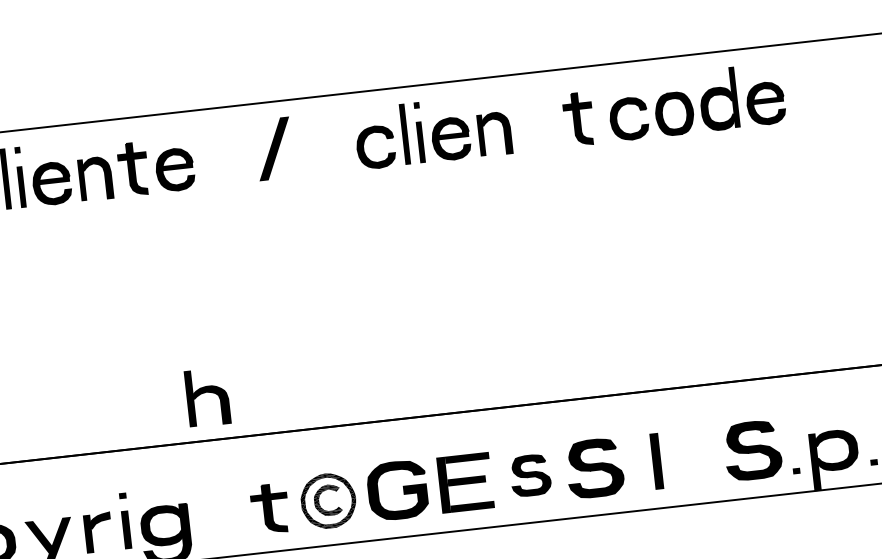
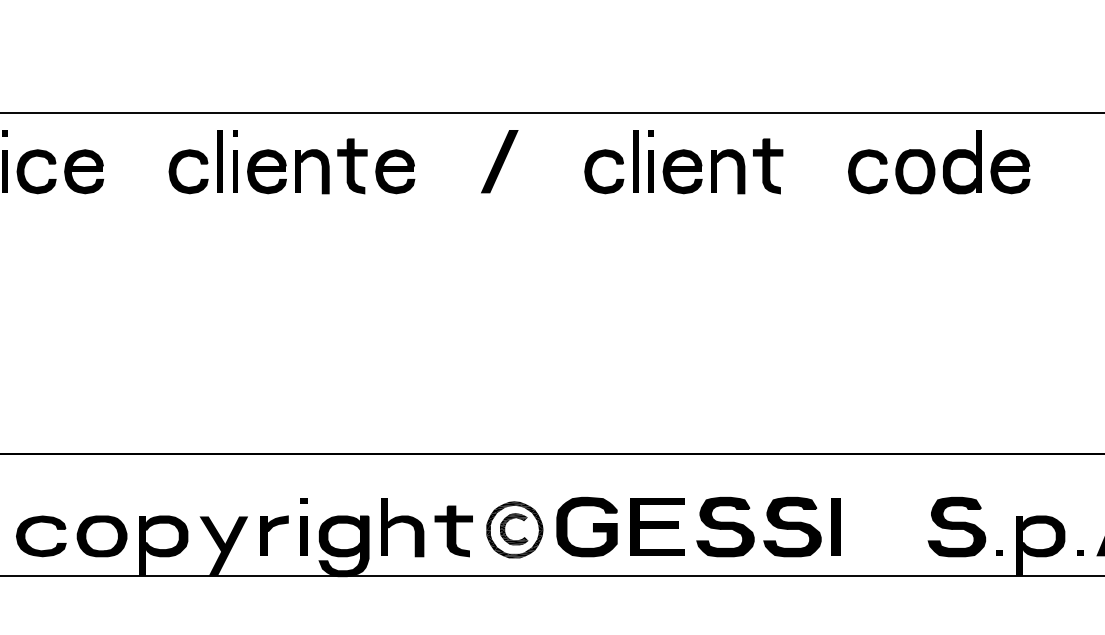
part: (579, 119) -> (768, 166), moved
part: (207, 397) -> (402, 527), moved
part: (656, 460) -> (835, 526), moved
part: (530, 475) -> (725, 526), size x1.43

